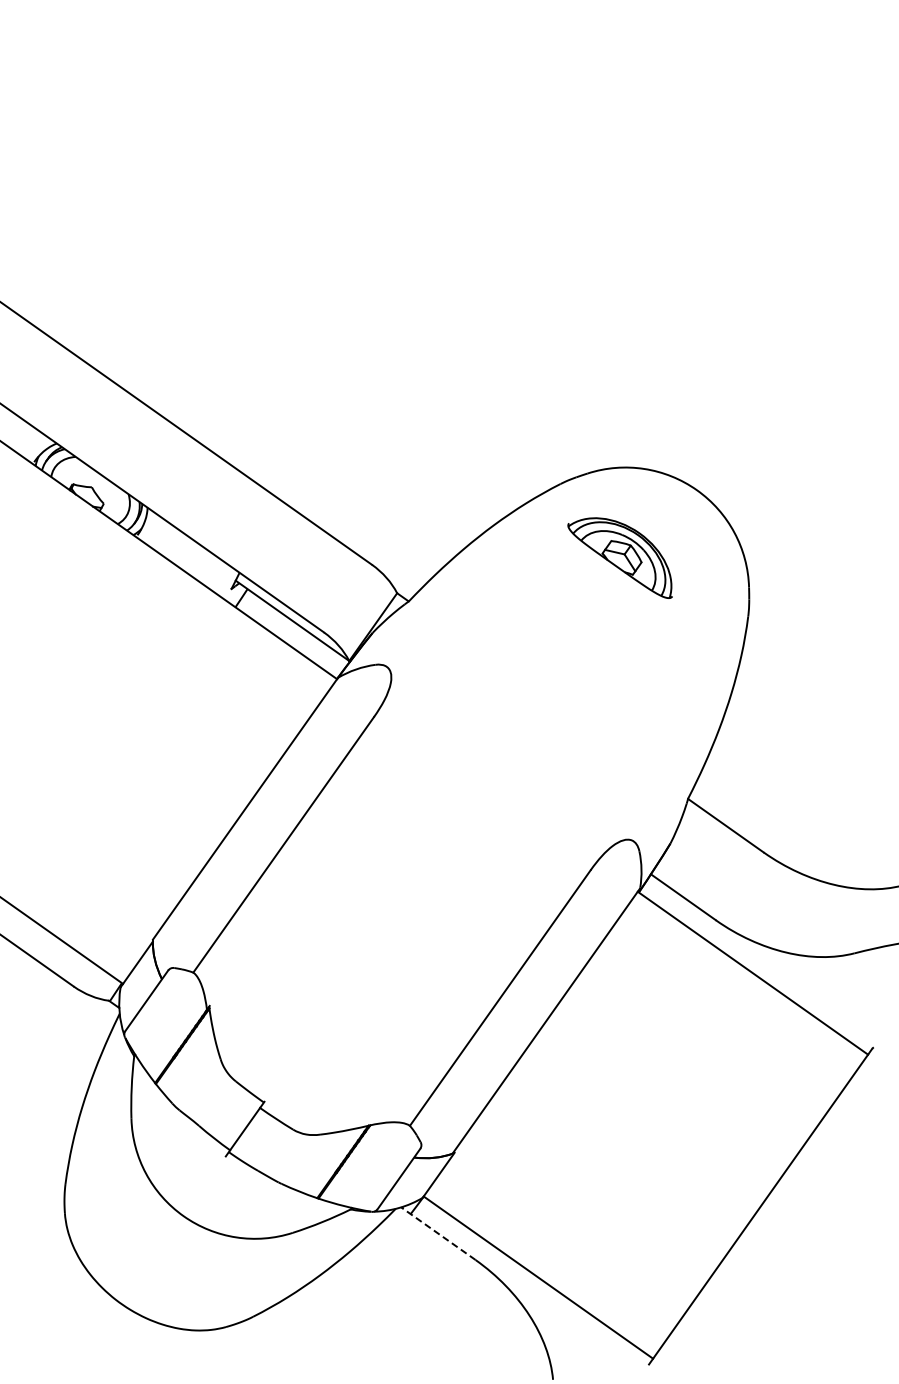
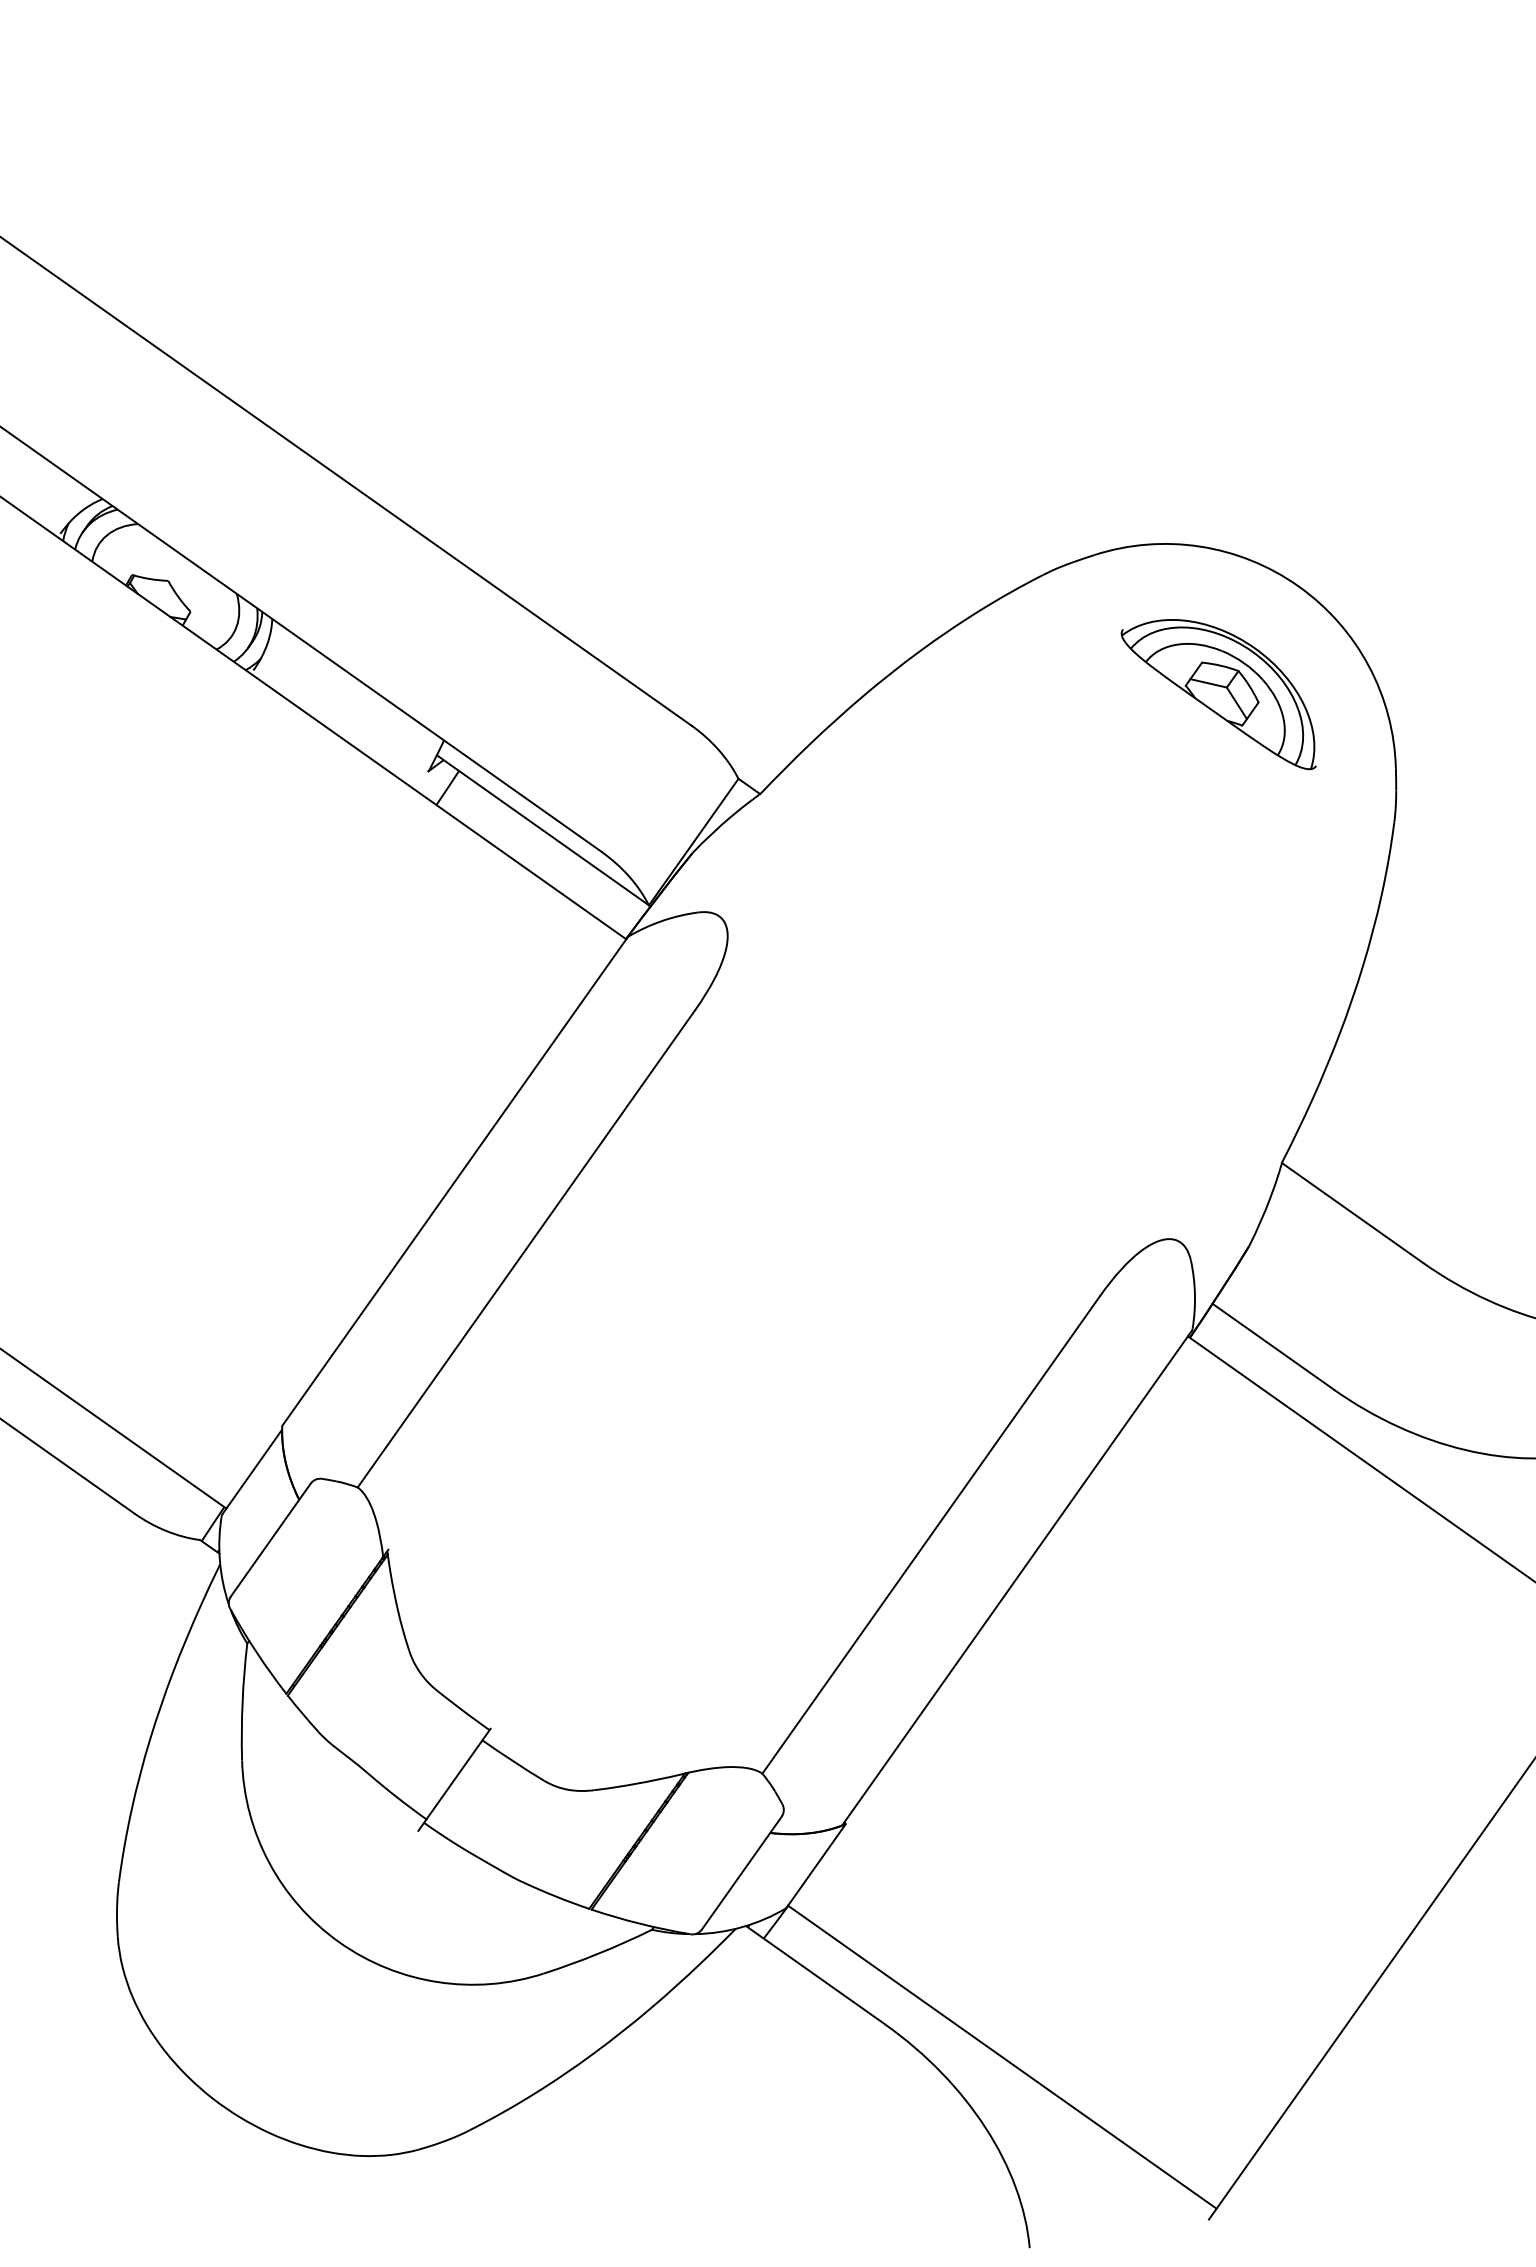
part: (619, 557) -> (1217, 693), moved
line: (438, 1233) -> (815, 1974), dashed -> solid

